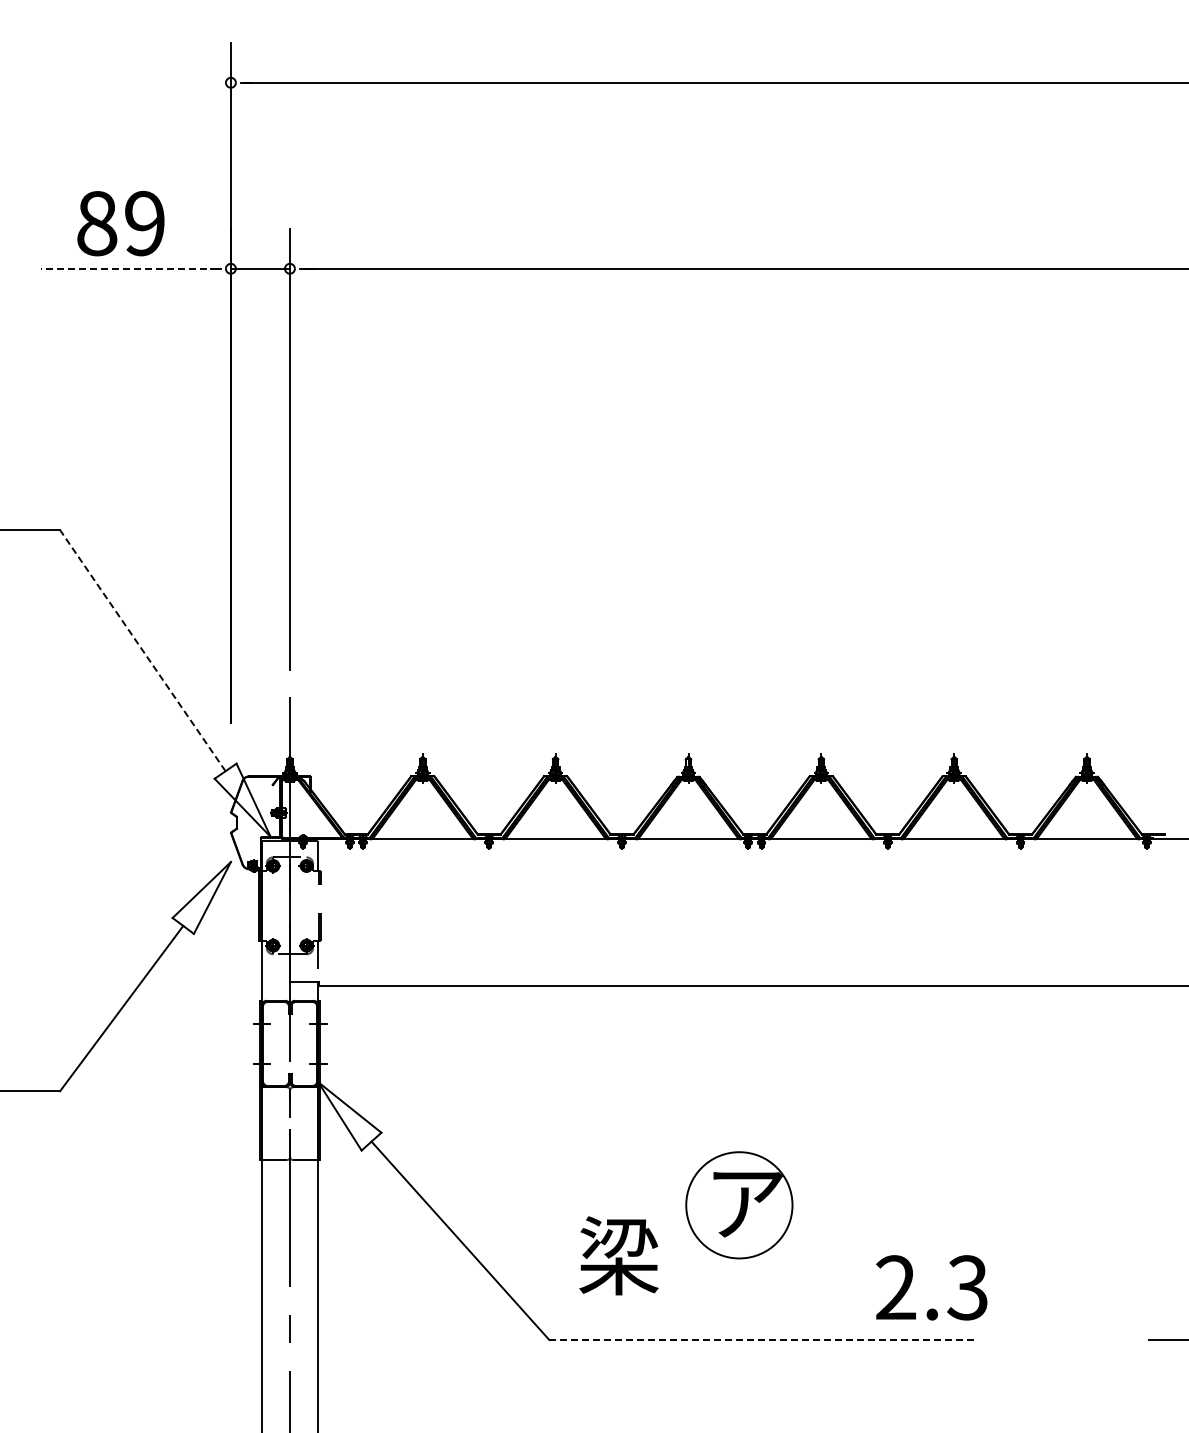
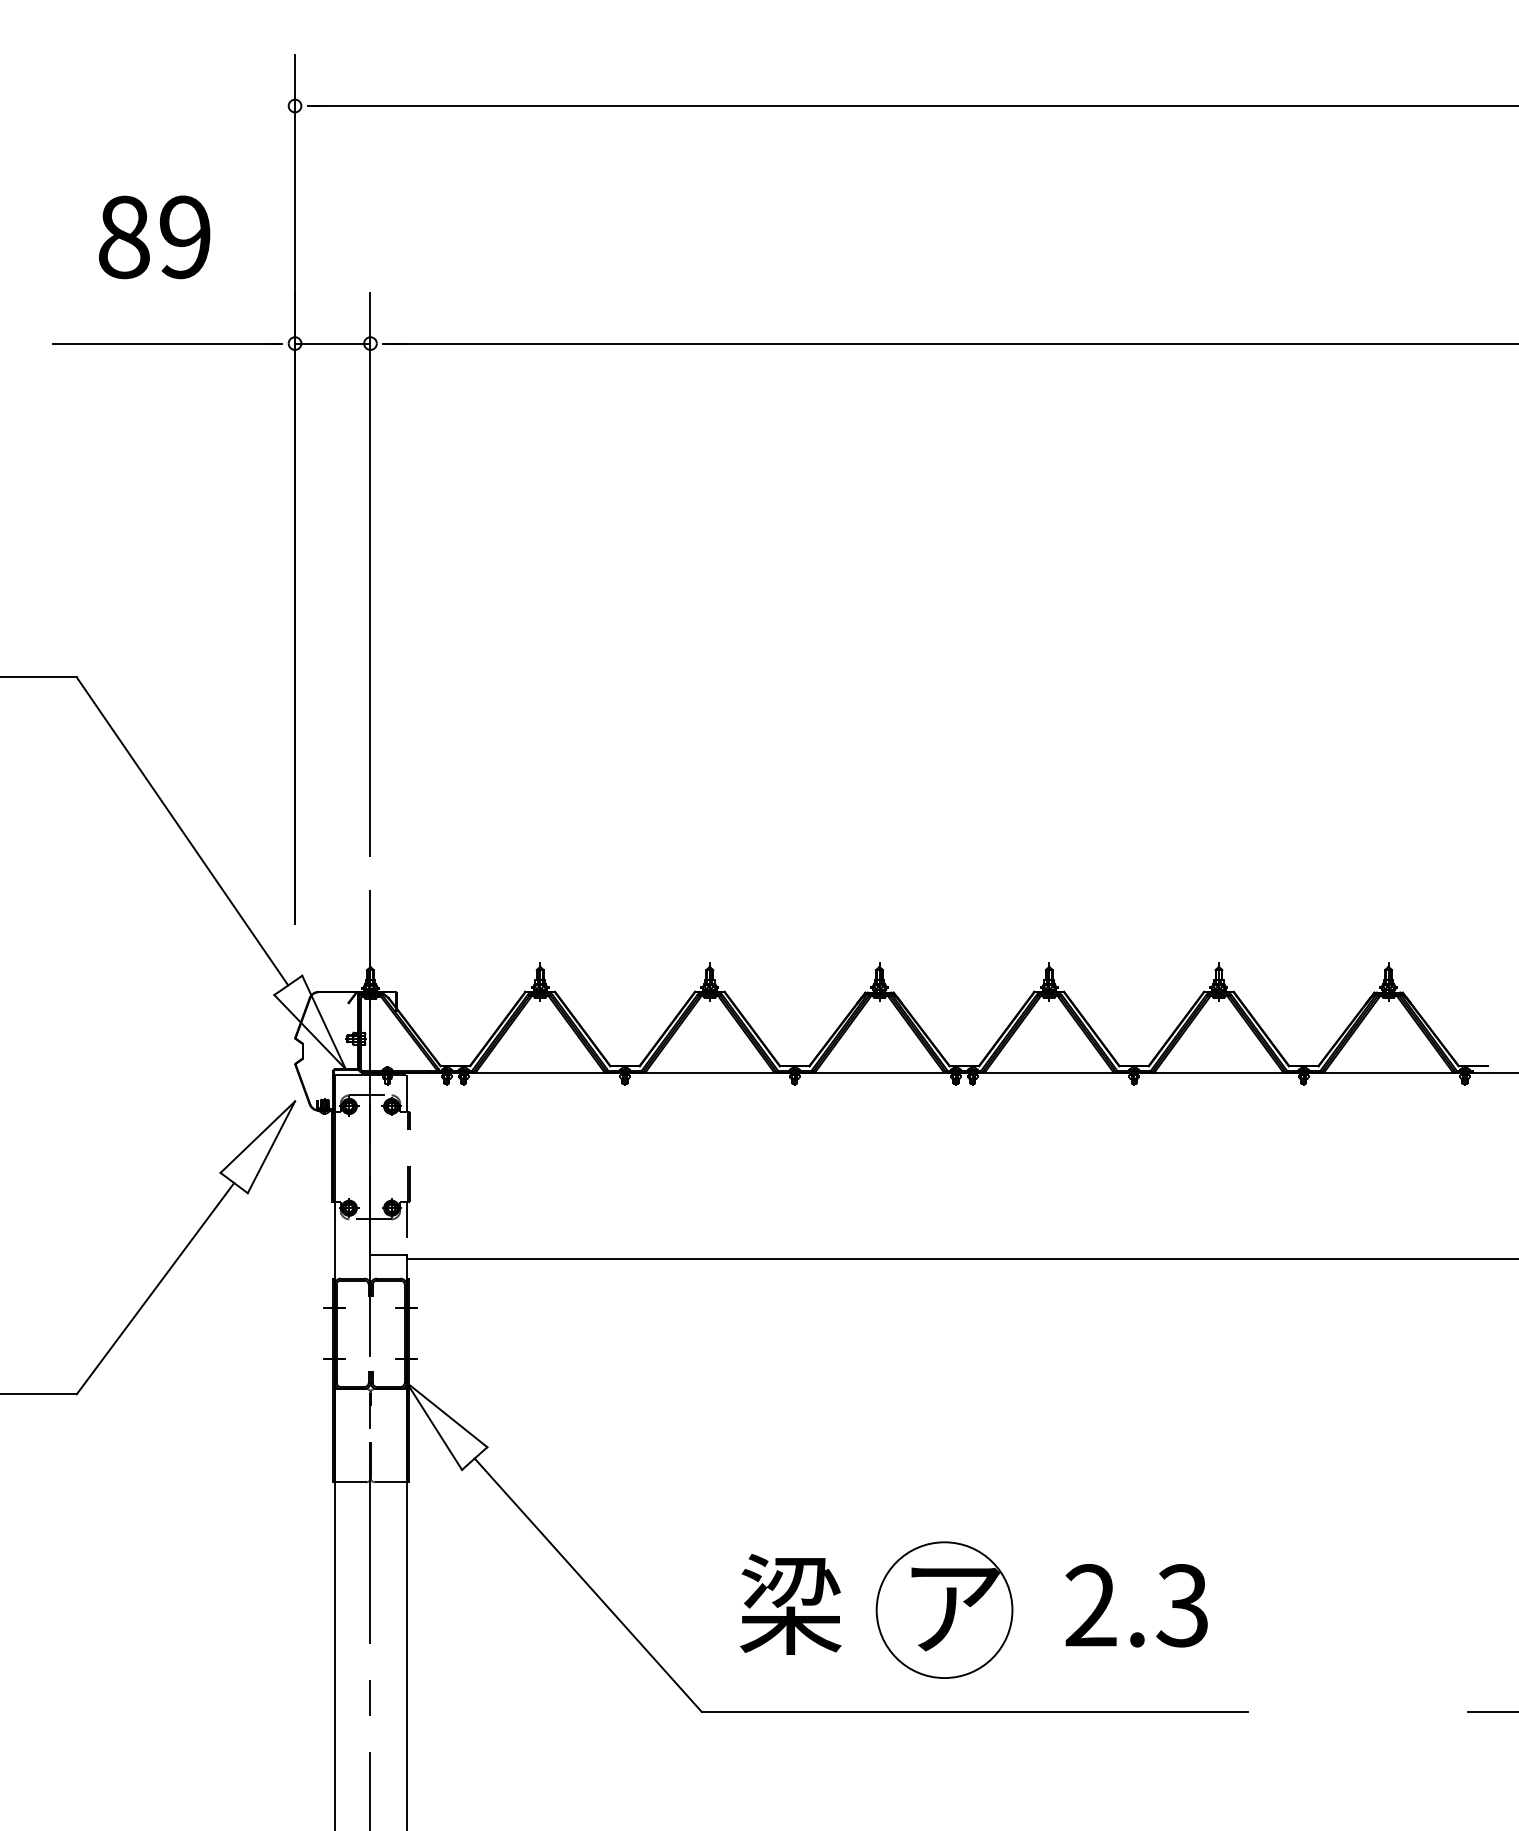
text: (120, 223) -> (154, 237), moved
line: (128, 268) -> (164, 343), dashed -> solid
line: (142, 650) -> (182, 831), dashed -> solid
part: (739, 1205) -> (944, 1610), moved
text: (931, 1287) -> (1136, 1605), moved
line: (762, 1340) -> (974, 1712), dashed -> solid

